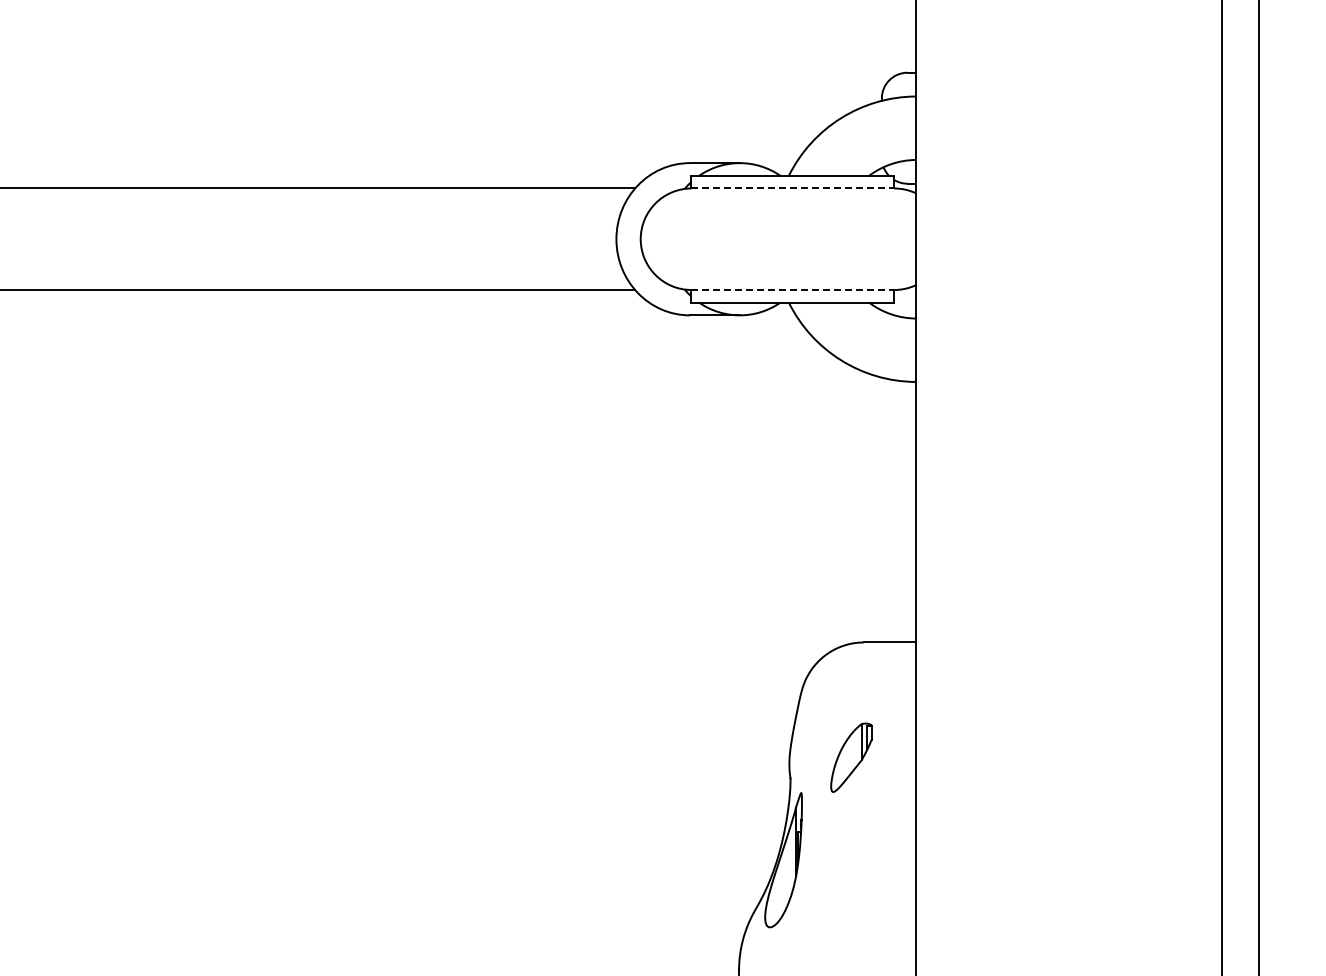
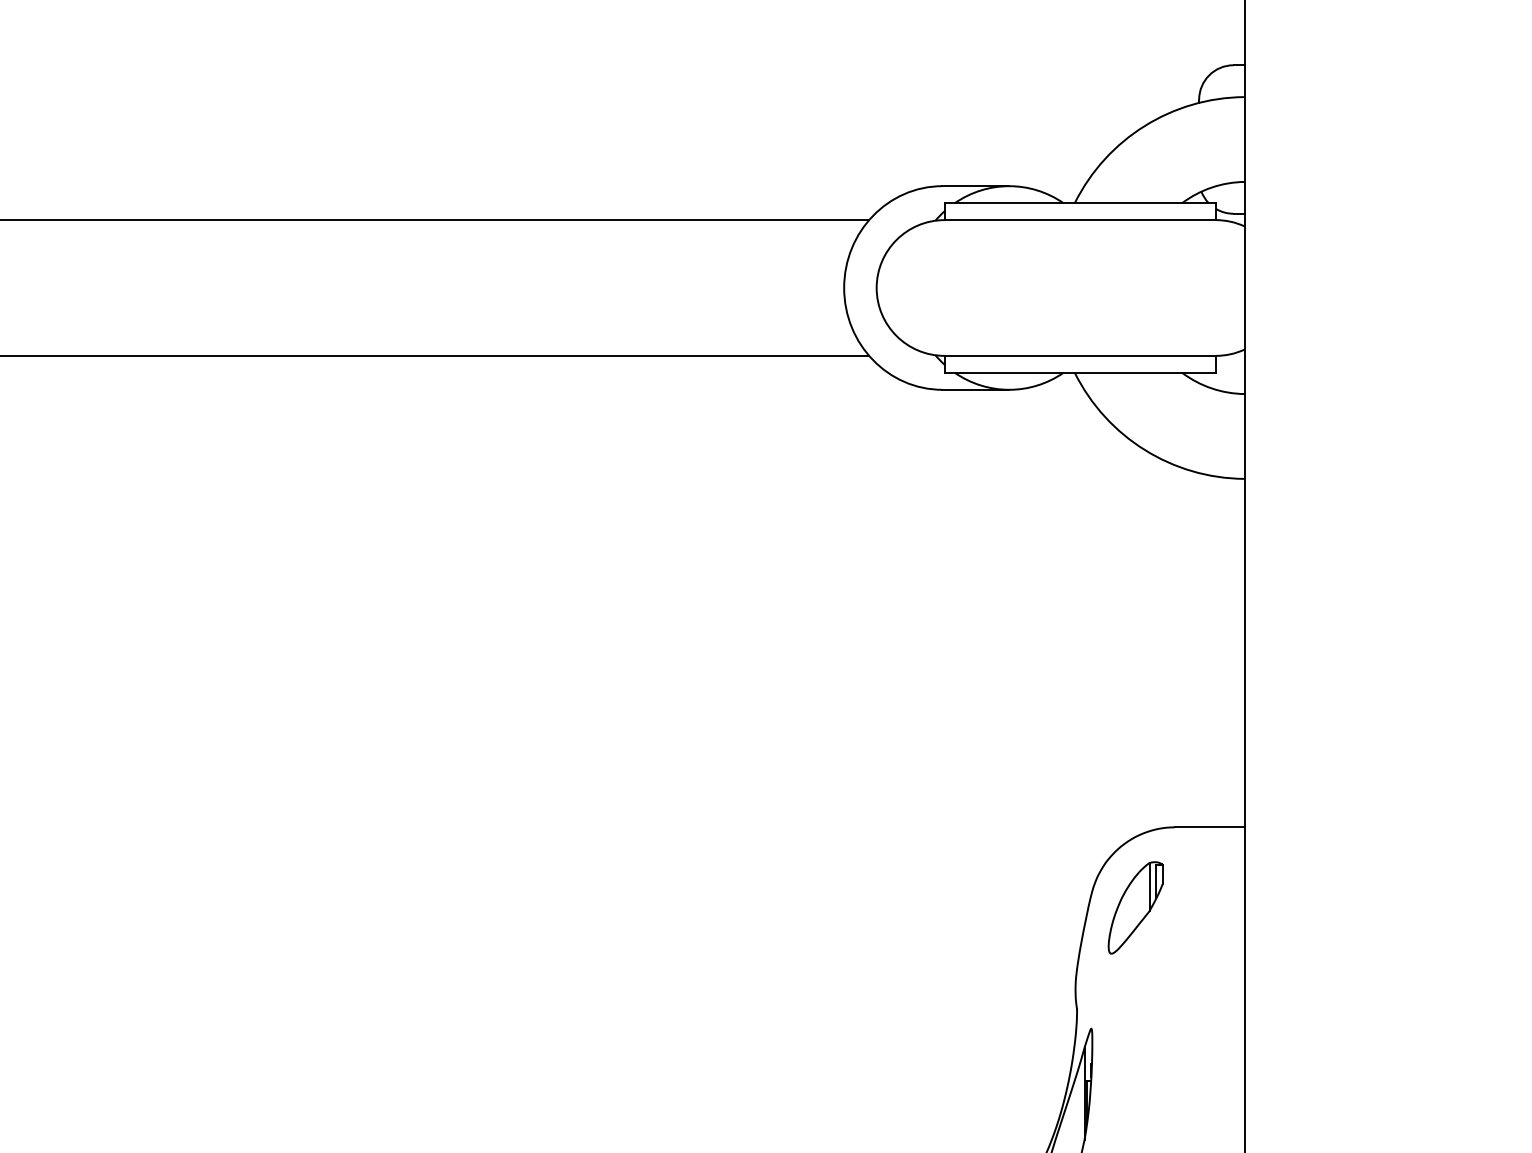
line: (793, 188) -> (1081, 220), dashed -> solid
line: (793, 290) -> (1081, 356), dashed -> solid
part: (851, 757) -> (1135, 907), moved

